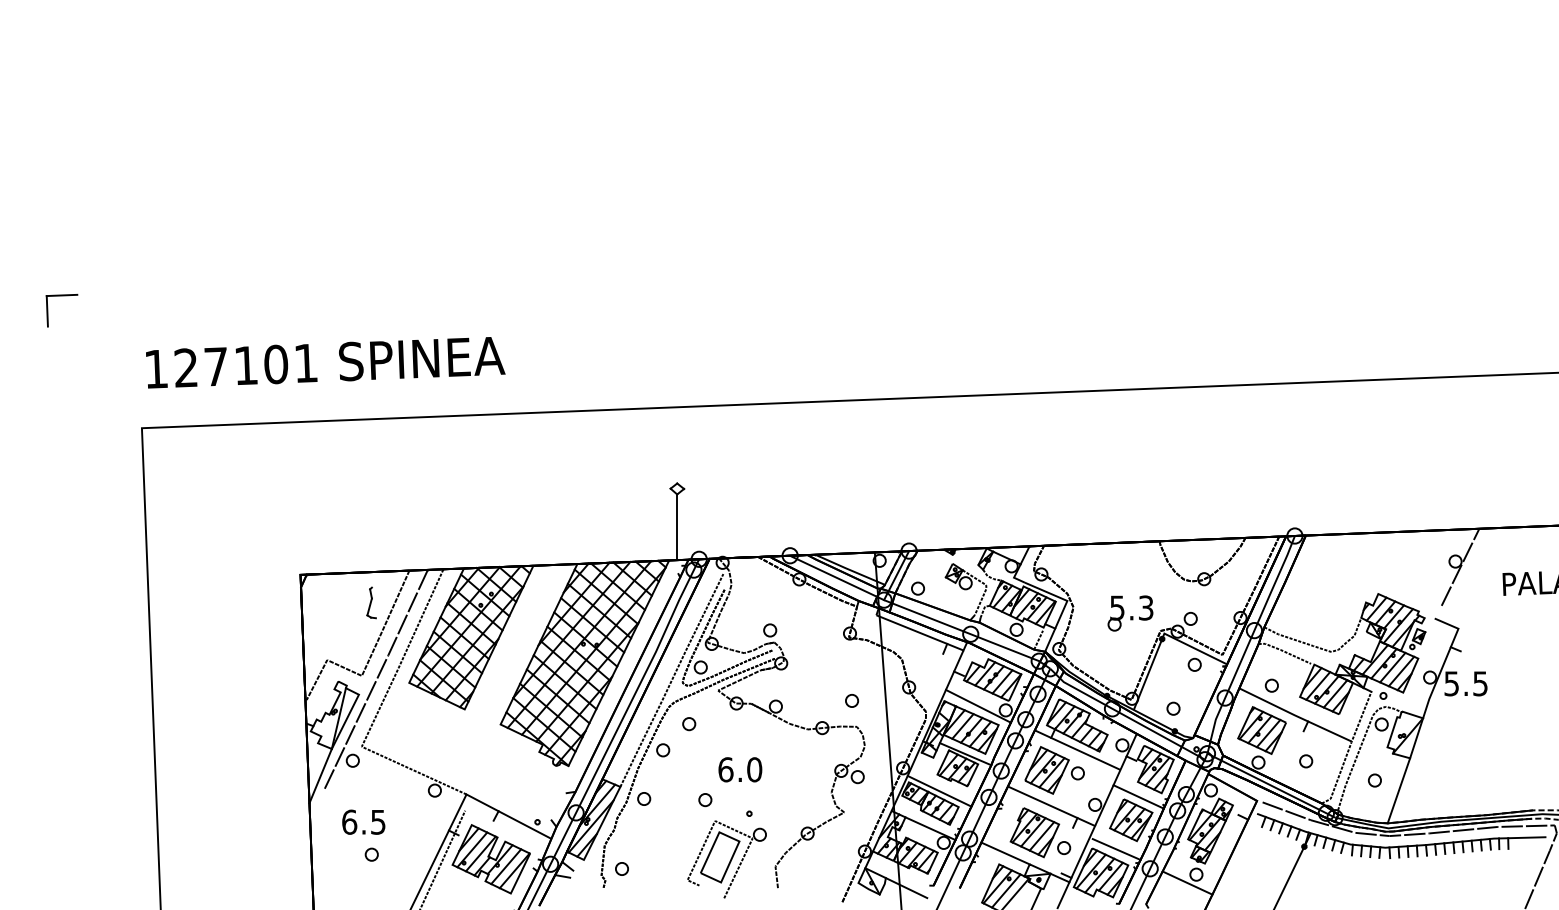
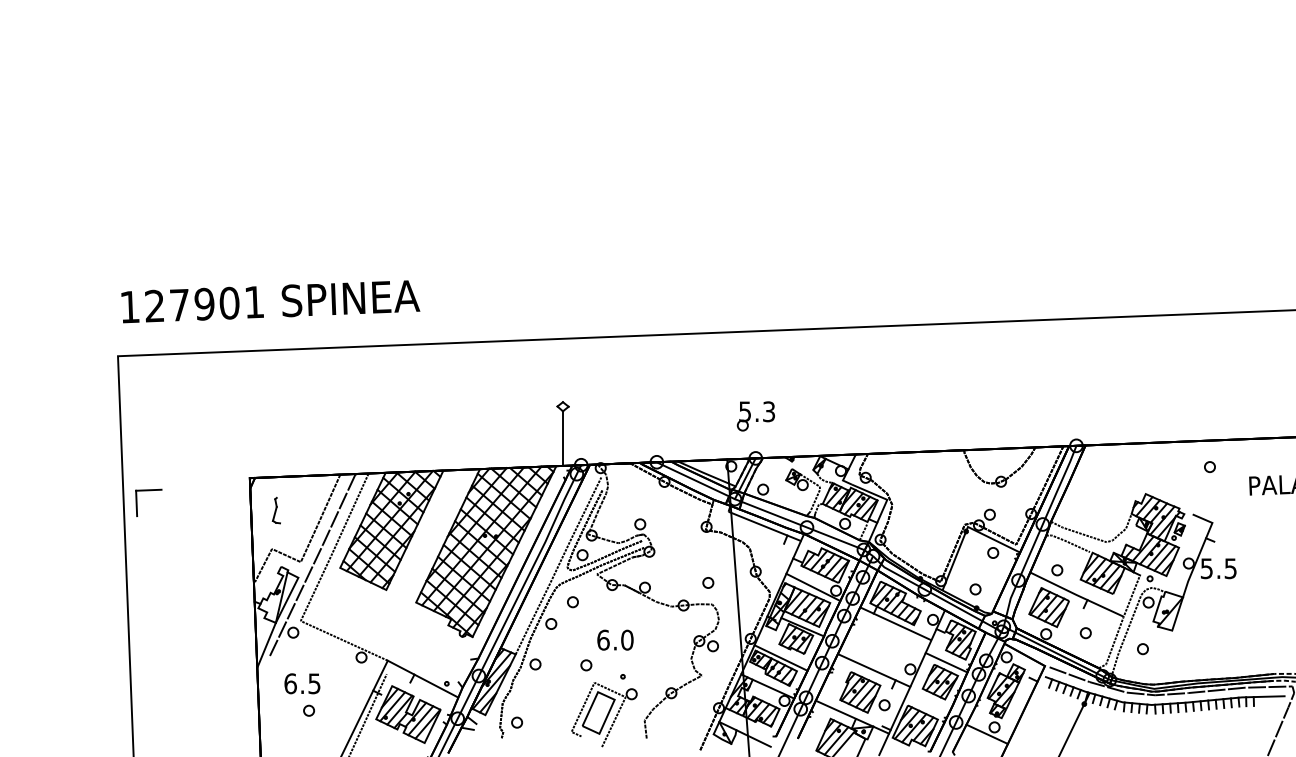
part: (48, 310) -> (137, 502), moved
text: (245, 365) -> (204, 304), 127101 -> 127901
line: (1460, 566) -> (1214, 471), removed
part: (371, 602) -> (276, 510), moved
part: (1130, 613) -> (756, 416), moved
part: (1054, 770) -> (876, 640), removed
line: (1398, 790) -> (1162, 657), removed
line: (1116, 849) -> (928, 706), removed

